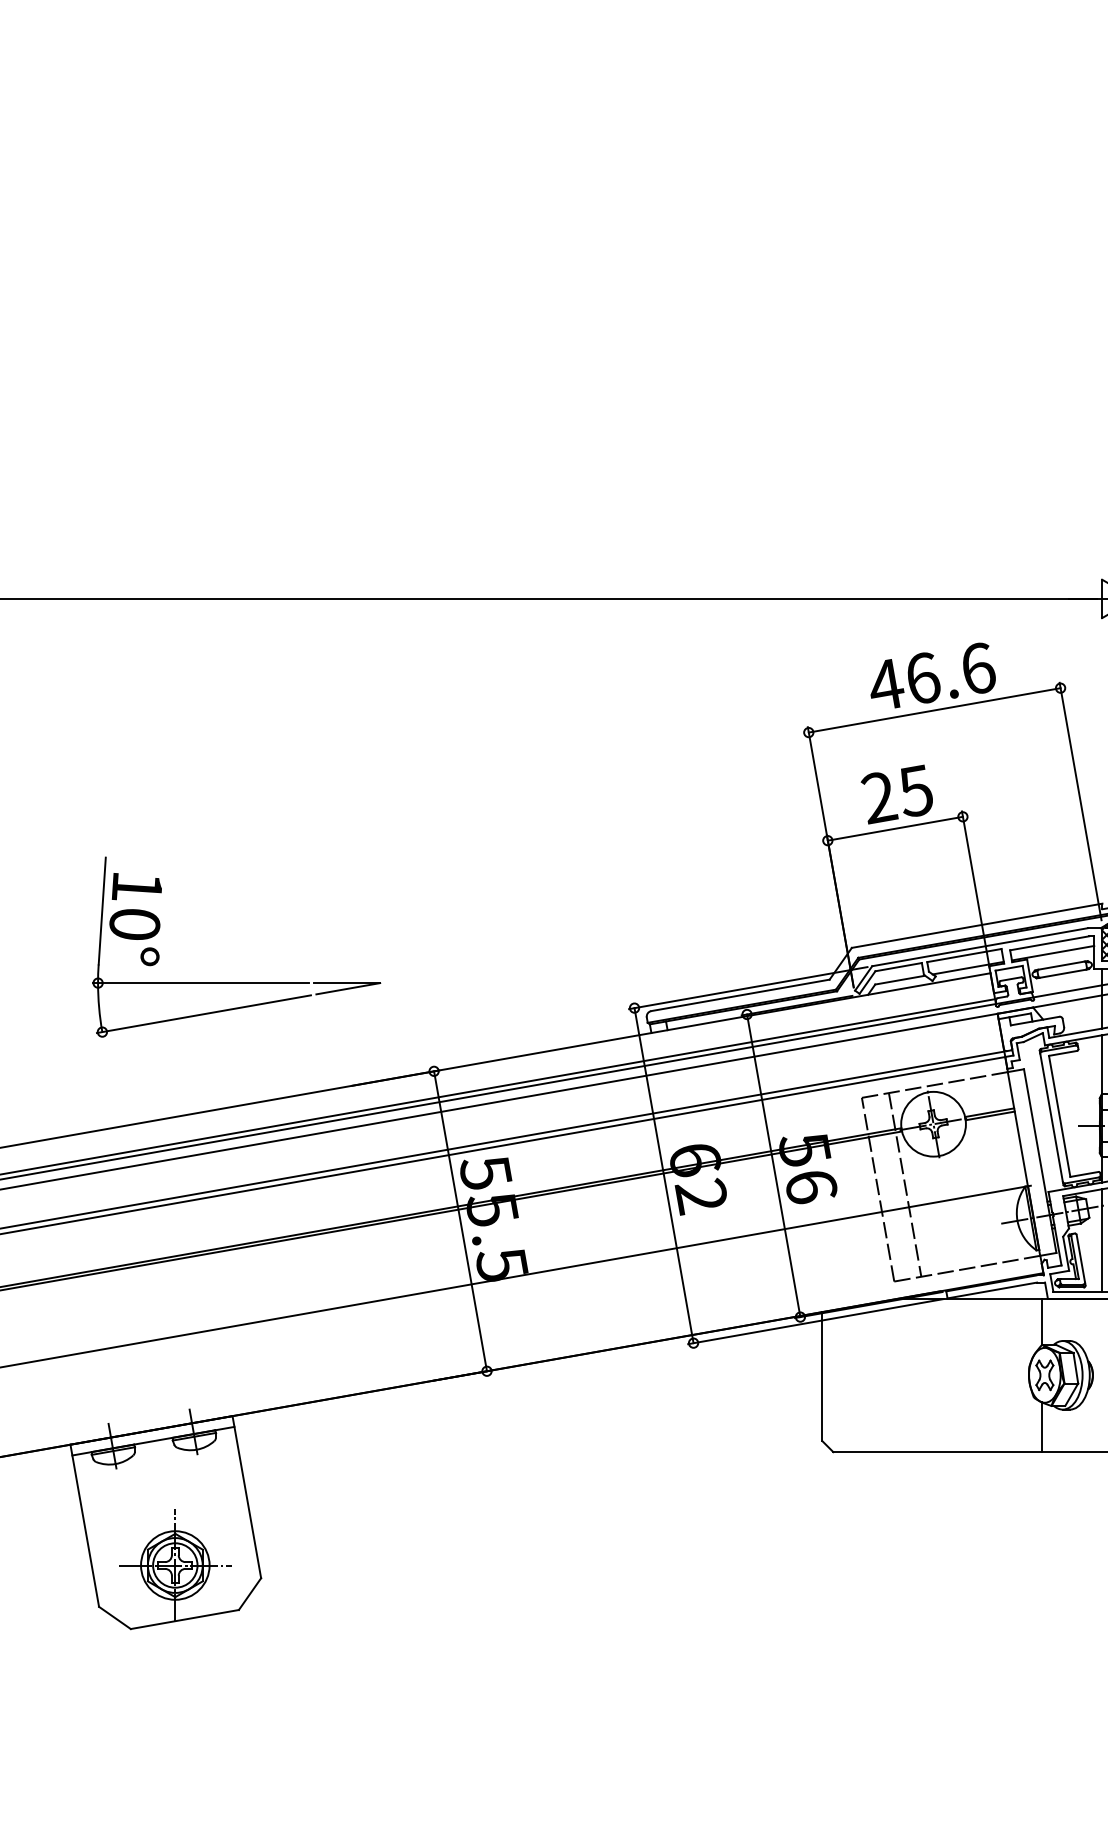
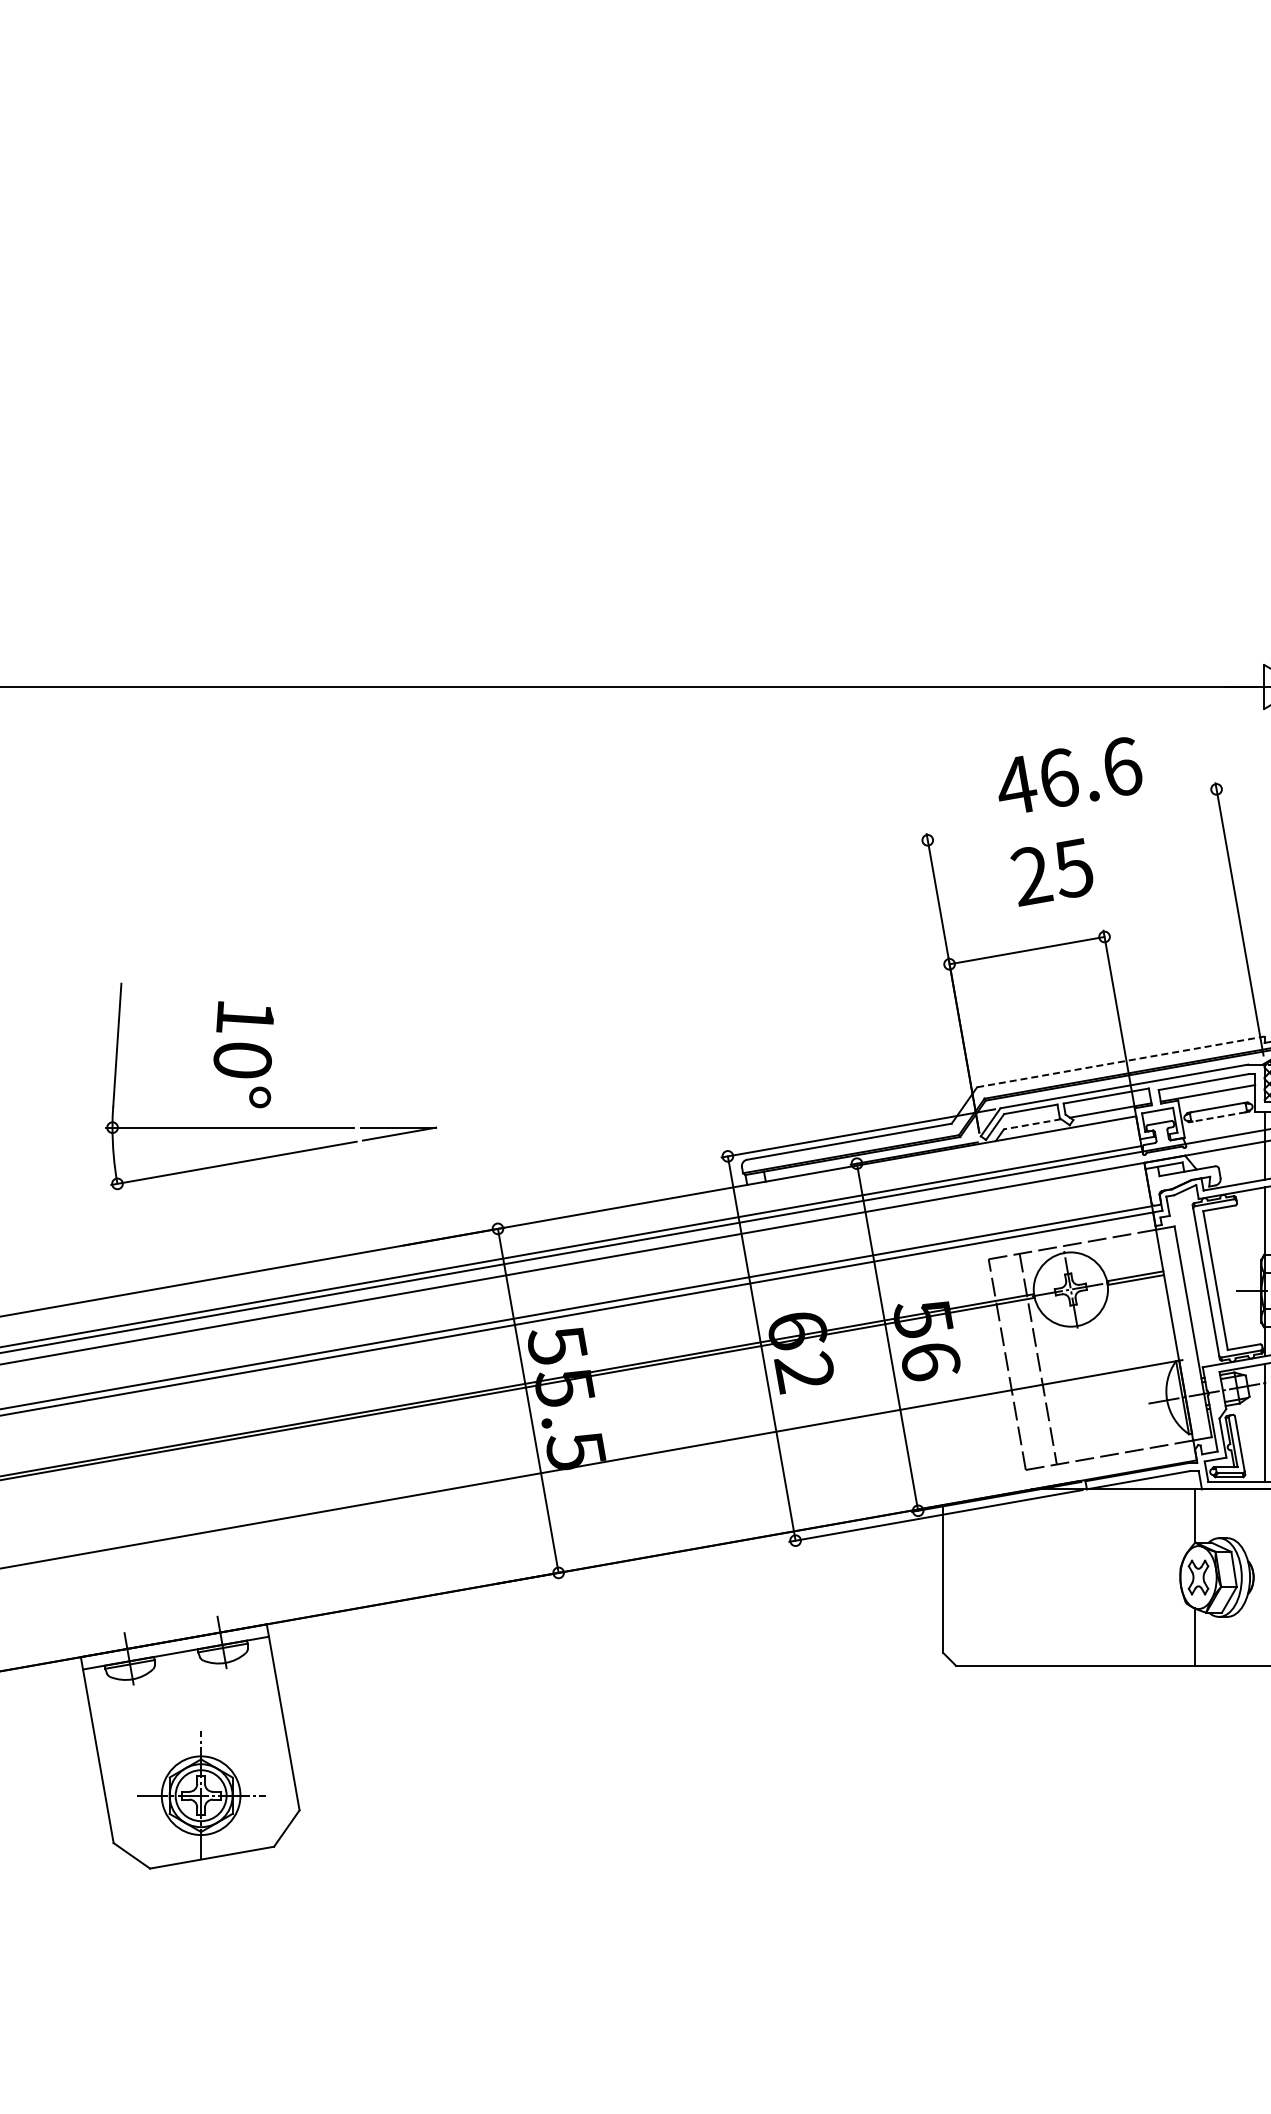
line: (934, 710) -> (1071, 814), removed
text: (896, 794) -> (1051, 872), moved
text: (135, 919) -> (243, 1054), moved
line: (976, 925) -> (1120, 1061), solid -> dashed
line: (1062, 974) -> (1218, 1117), solid -> dashed
line: (900, 980) -> (1032, 1124), solid -> dashed

